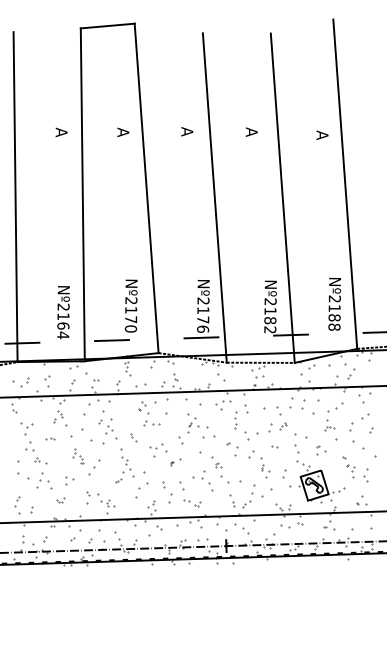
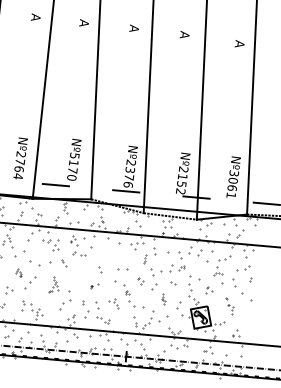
text: (131, 300) -> (74, 155), Nº2170 -> Nº5170
text: (203, 310) -> (130, 170), Nº2176 -> Nº2376
text: (334, 312) -> (232, 183), Nº2188 -> Nº3061
text: (63, 316) -> (20, 161), Nº2164 -> Nº2764
text: (270, 320) -> (181, 184), Nº2182 -> Nº2152
part: (235, 420) -> (145, 259), size x0.6
part: (197, 423) -> (115, 258), removed
part: (105, 426) -> (53, 245), moved
part: (351, 426) -> (235, 274), size x1.6
part: (232, 449) -> (140, 281), size x0.6
part: (158, 450) -> (82, 275), removed
part: (78, 456) -> (18, 272), size x0.6
part: (124, 465) -> (54, 284), size x0.6
part: (265, 467) -> (164, 298), size x0.6
part: (365, 475) -> (241, 314), removed
part: (202, 480) -> (113, 303), size x0.6

